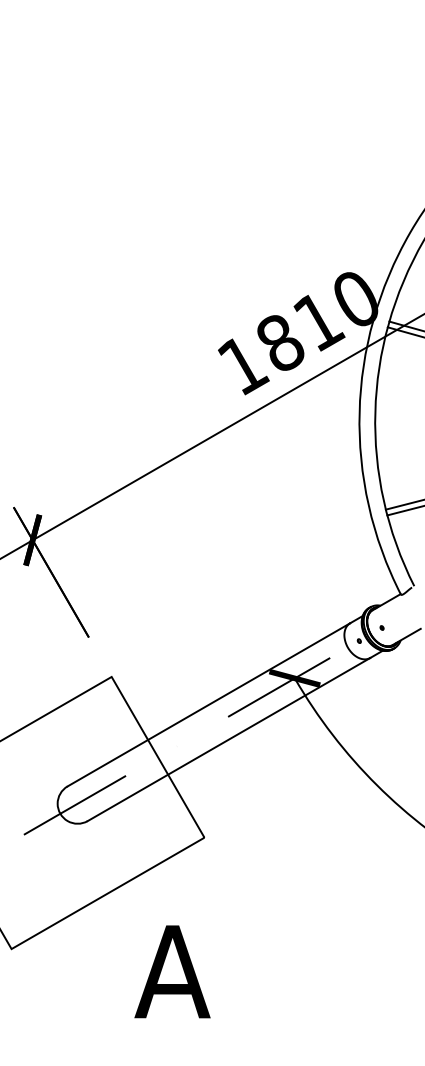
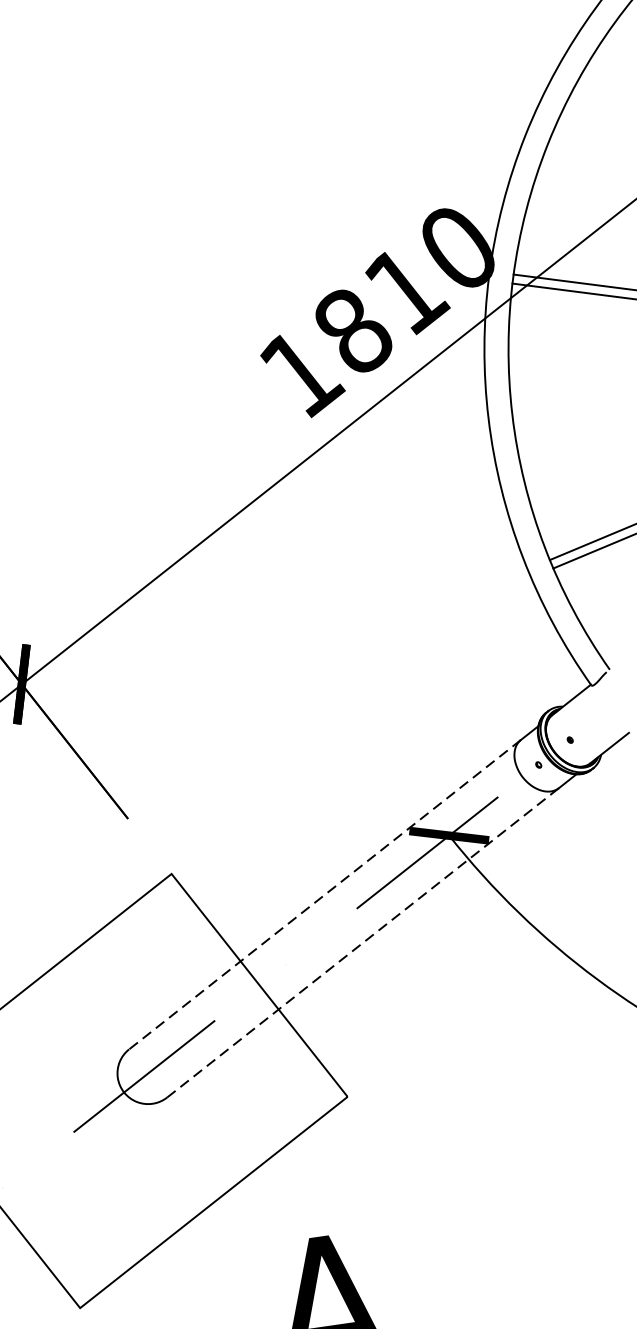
line: (208, 705) -> (324, 895), solid -> dashed
line: (229, 739) -> (363, 942), solid -> dashed

